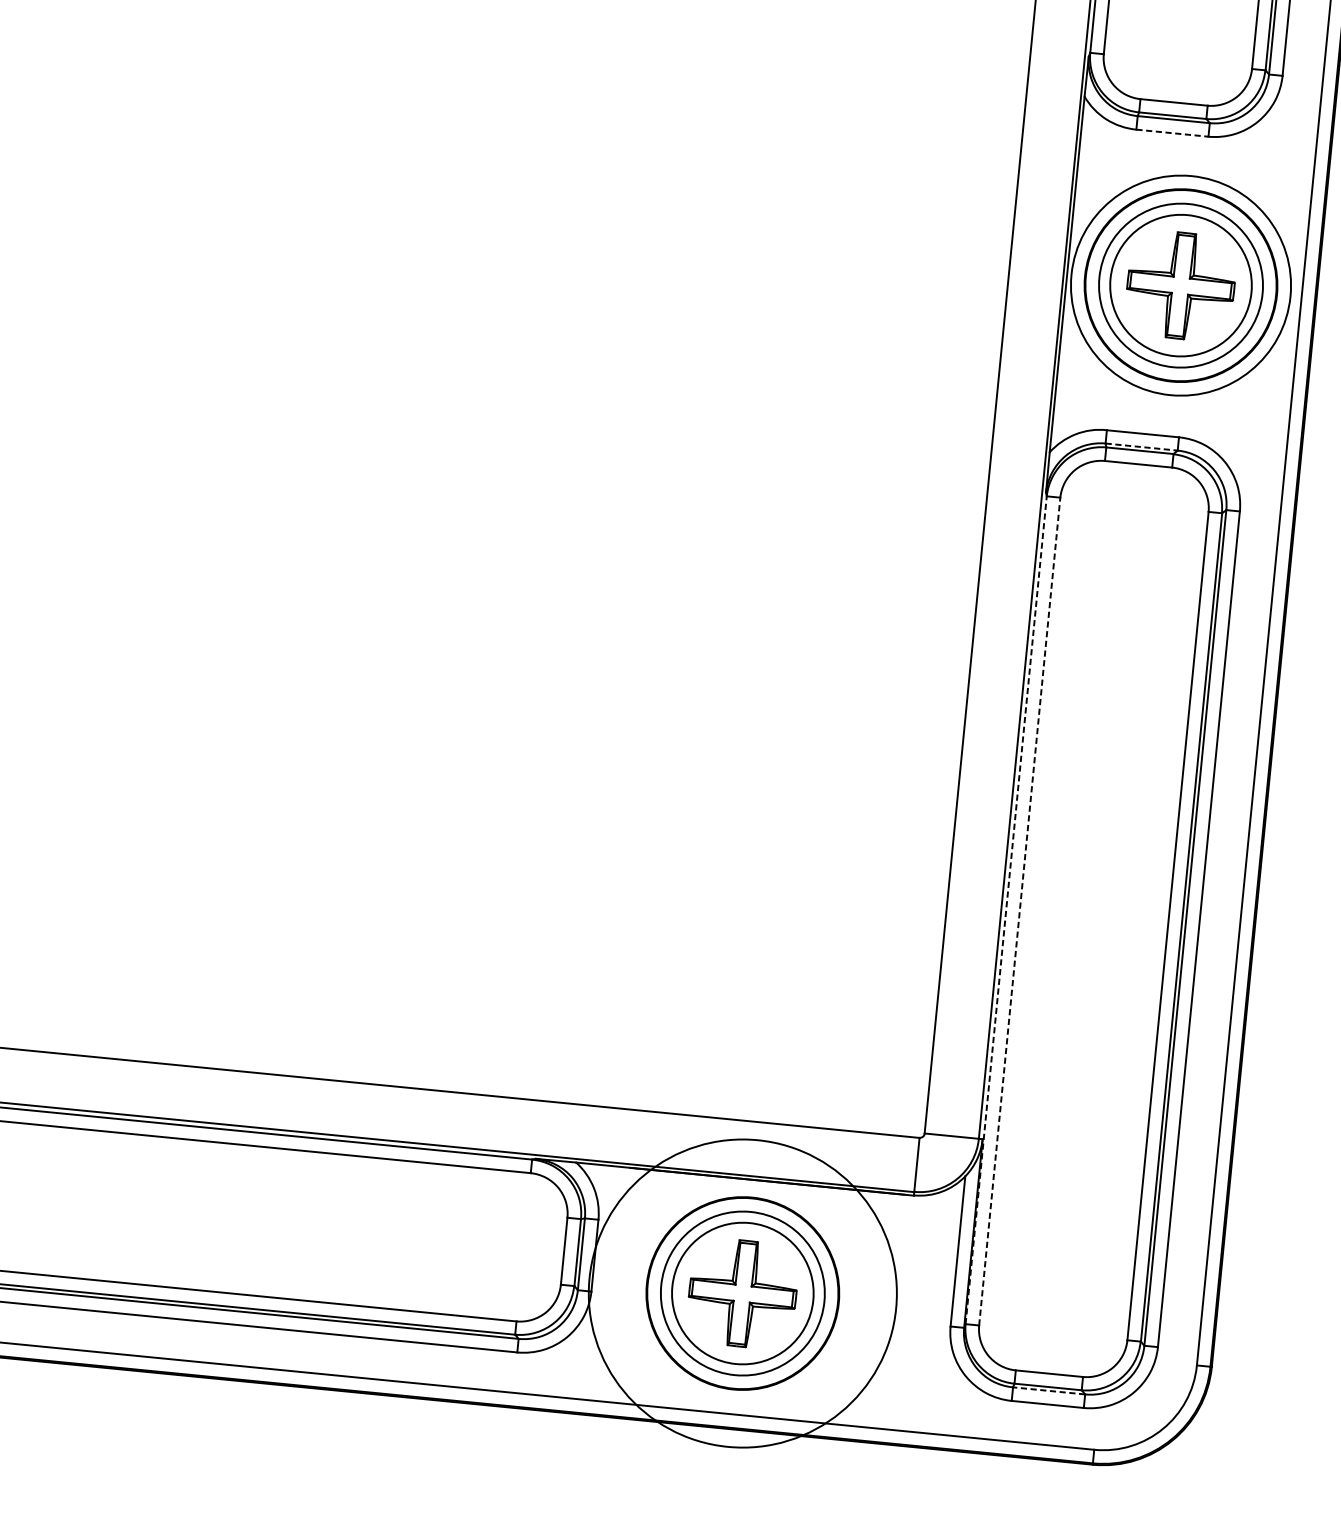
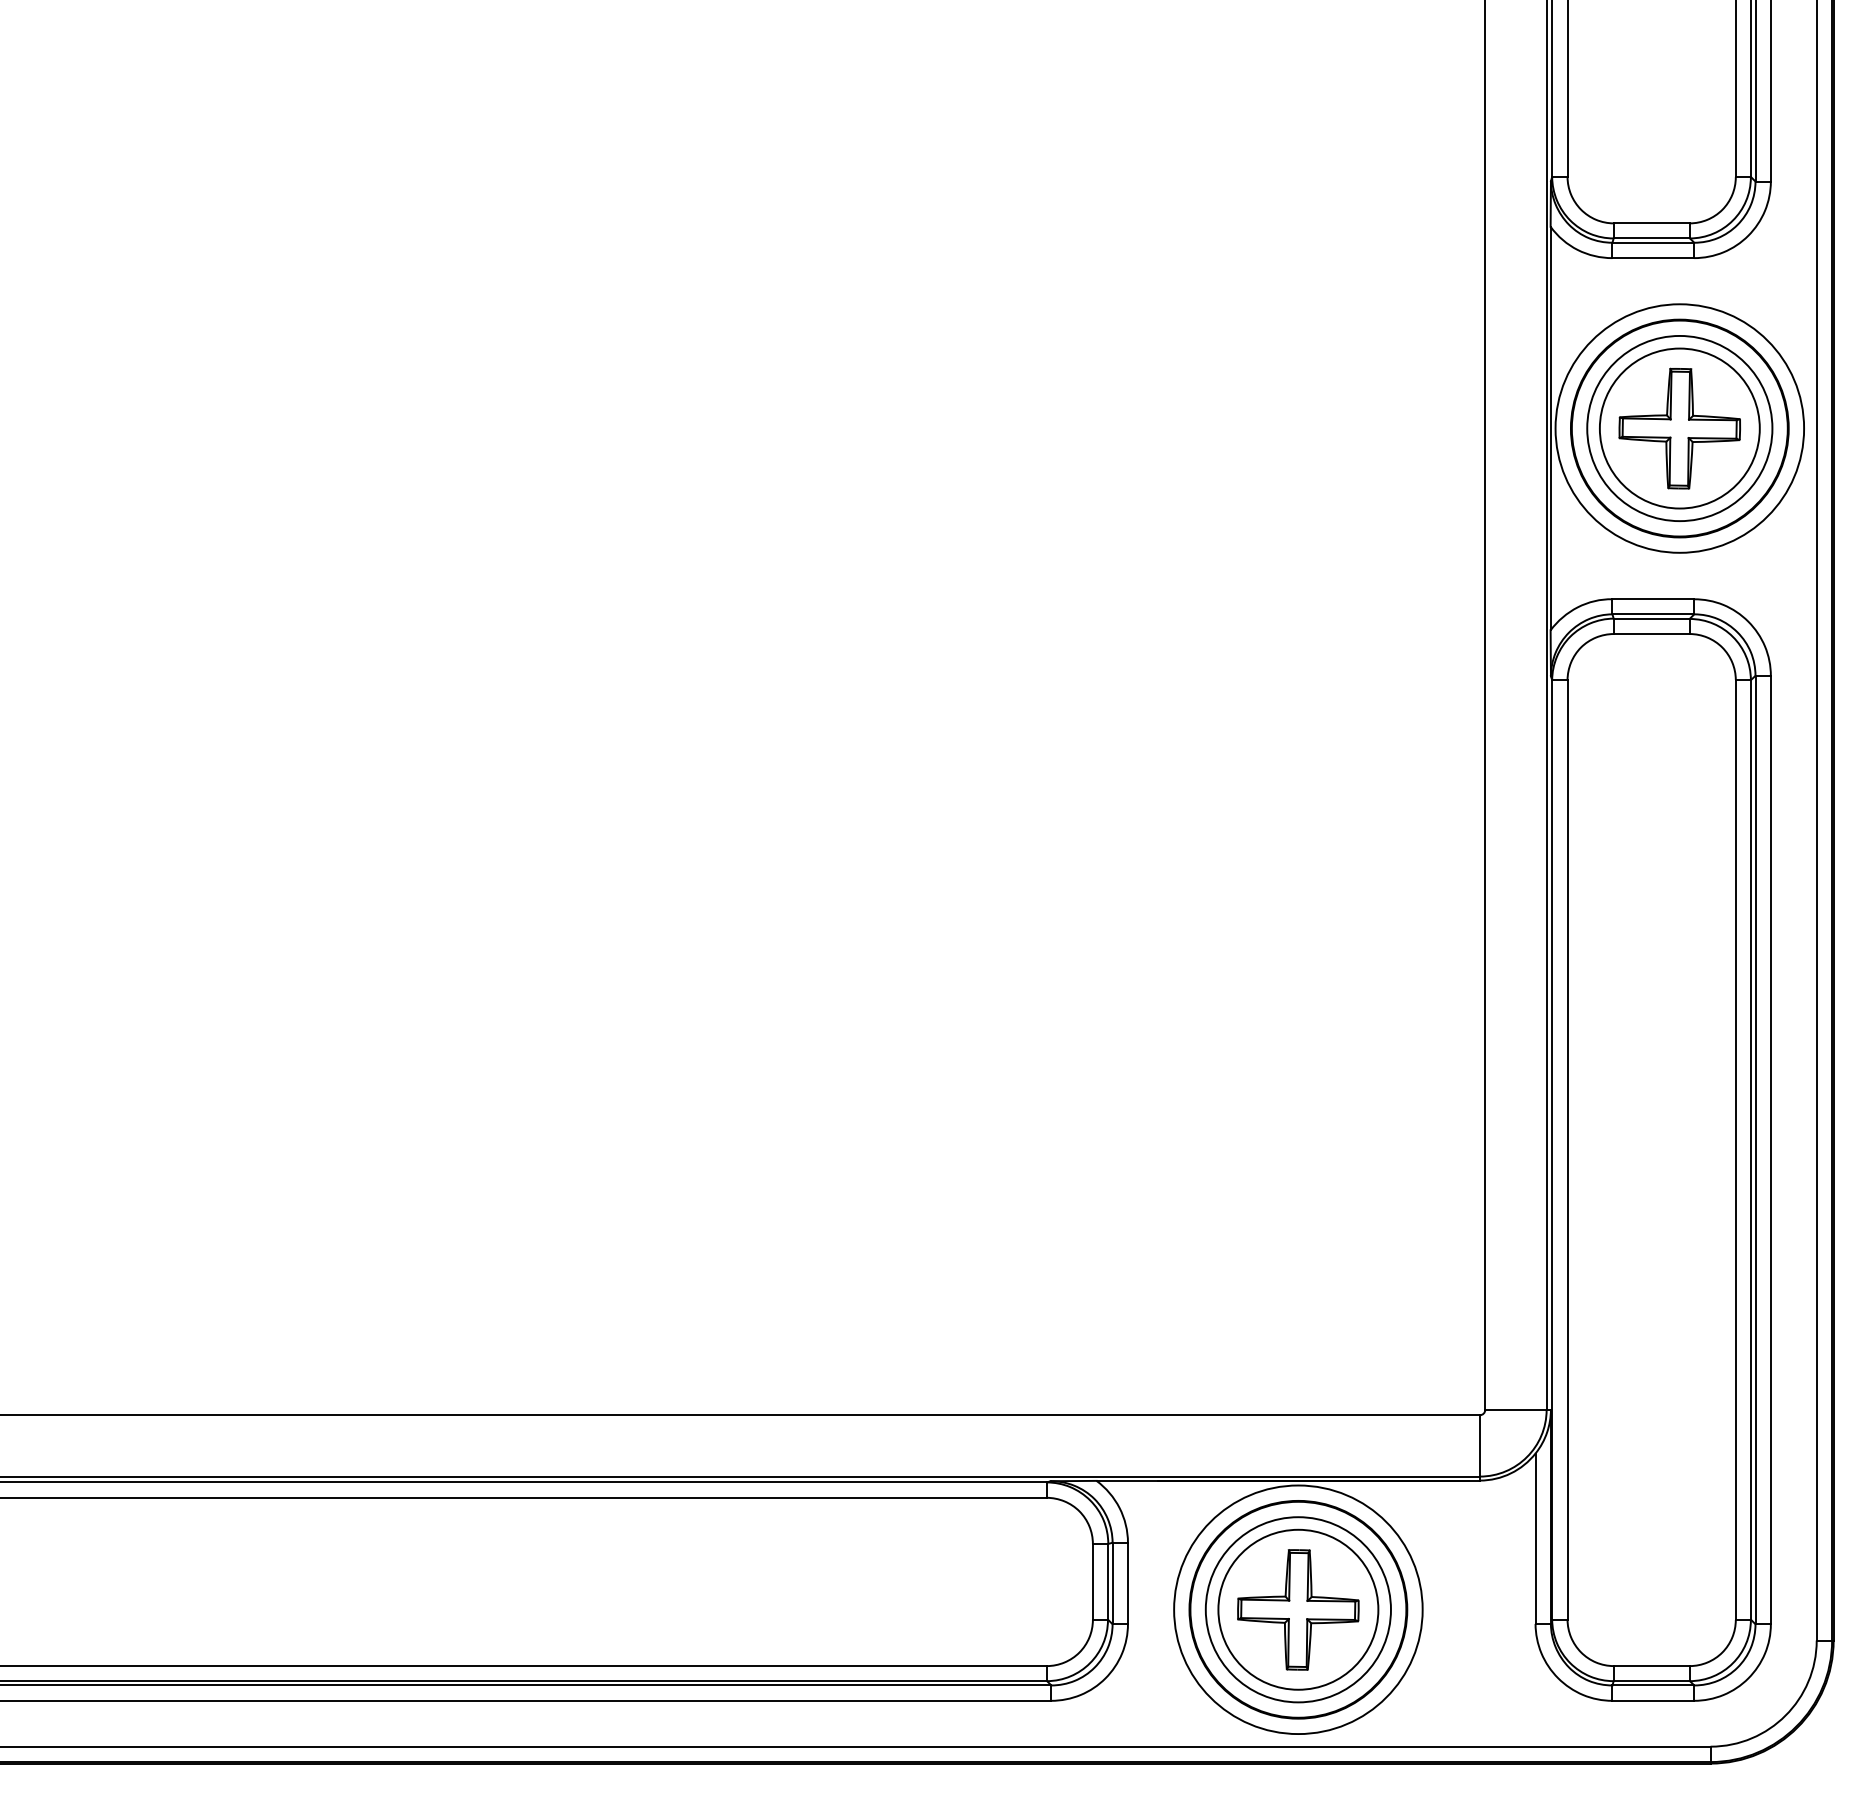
line: (1172, 133) -> (1653, 258), dashed -> solid
line: (1141, 447) -> (1653, 614), dashed -> solid
line: (1006, 909) -> (1552, 1149), dashed -> solid
line: (1019, 911) -> (1567, 1149), dashed -> solid
circle: (742, 1293) -> (1298, 1609), size x0.71
line: (1049, 1390) -> (1653, 1685), dashed -> solid

